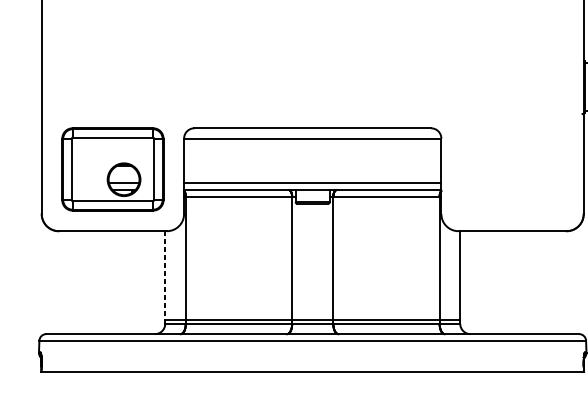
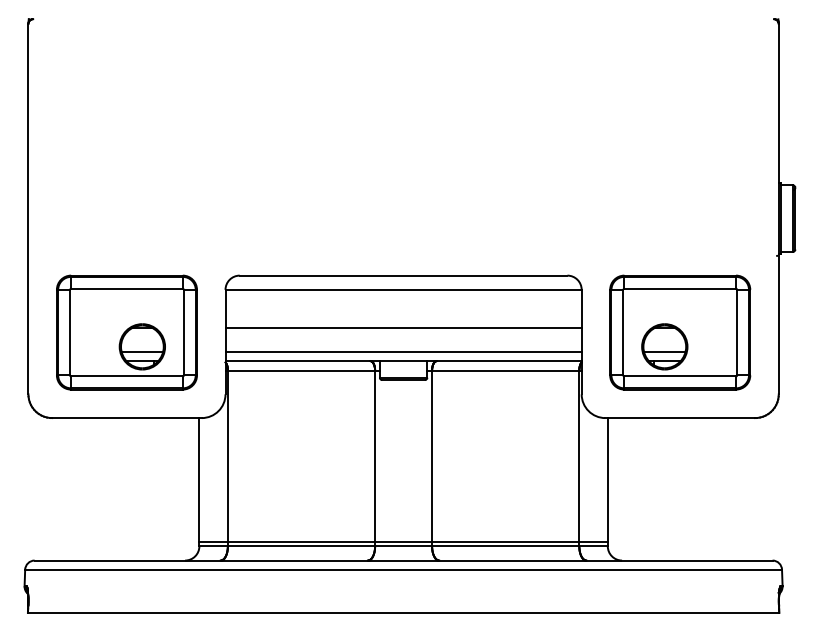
line: (312, 165) -> (403, 327), added
part: (512, 169) -> (680, 332), added
line: (165, 275) -> (199, 479), dashed -> solid

